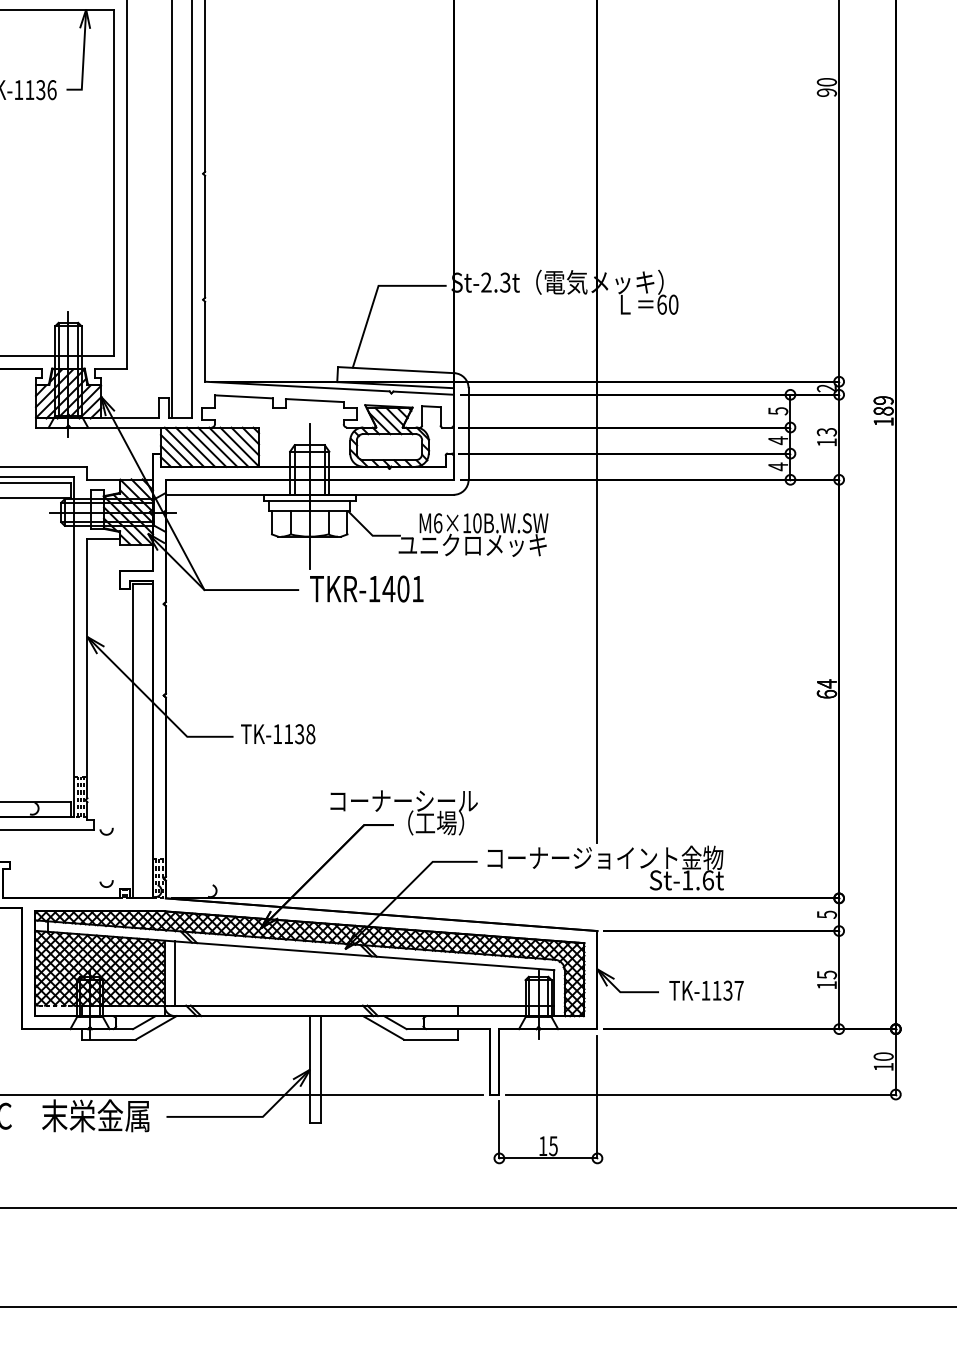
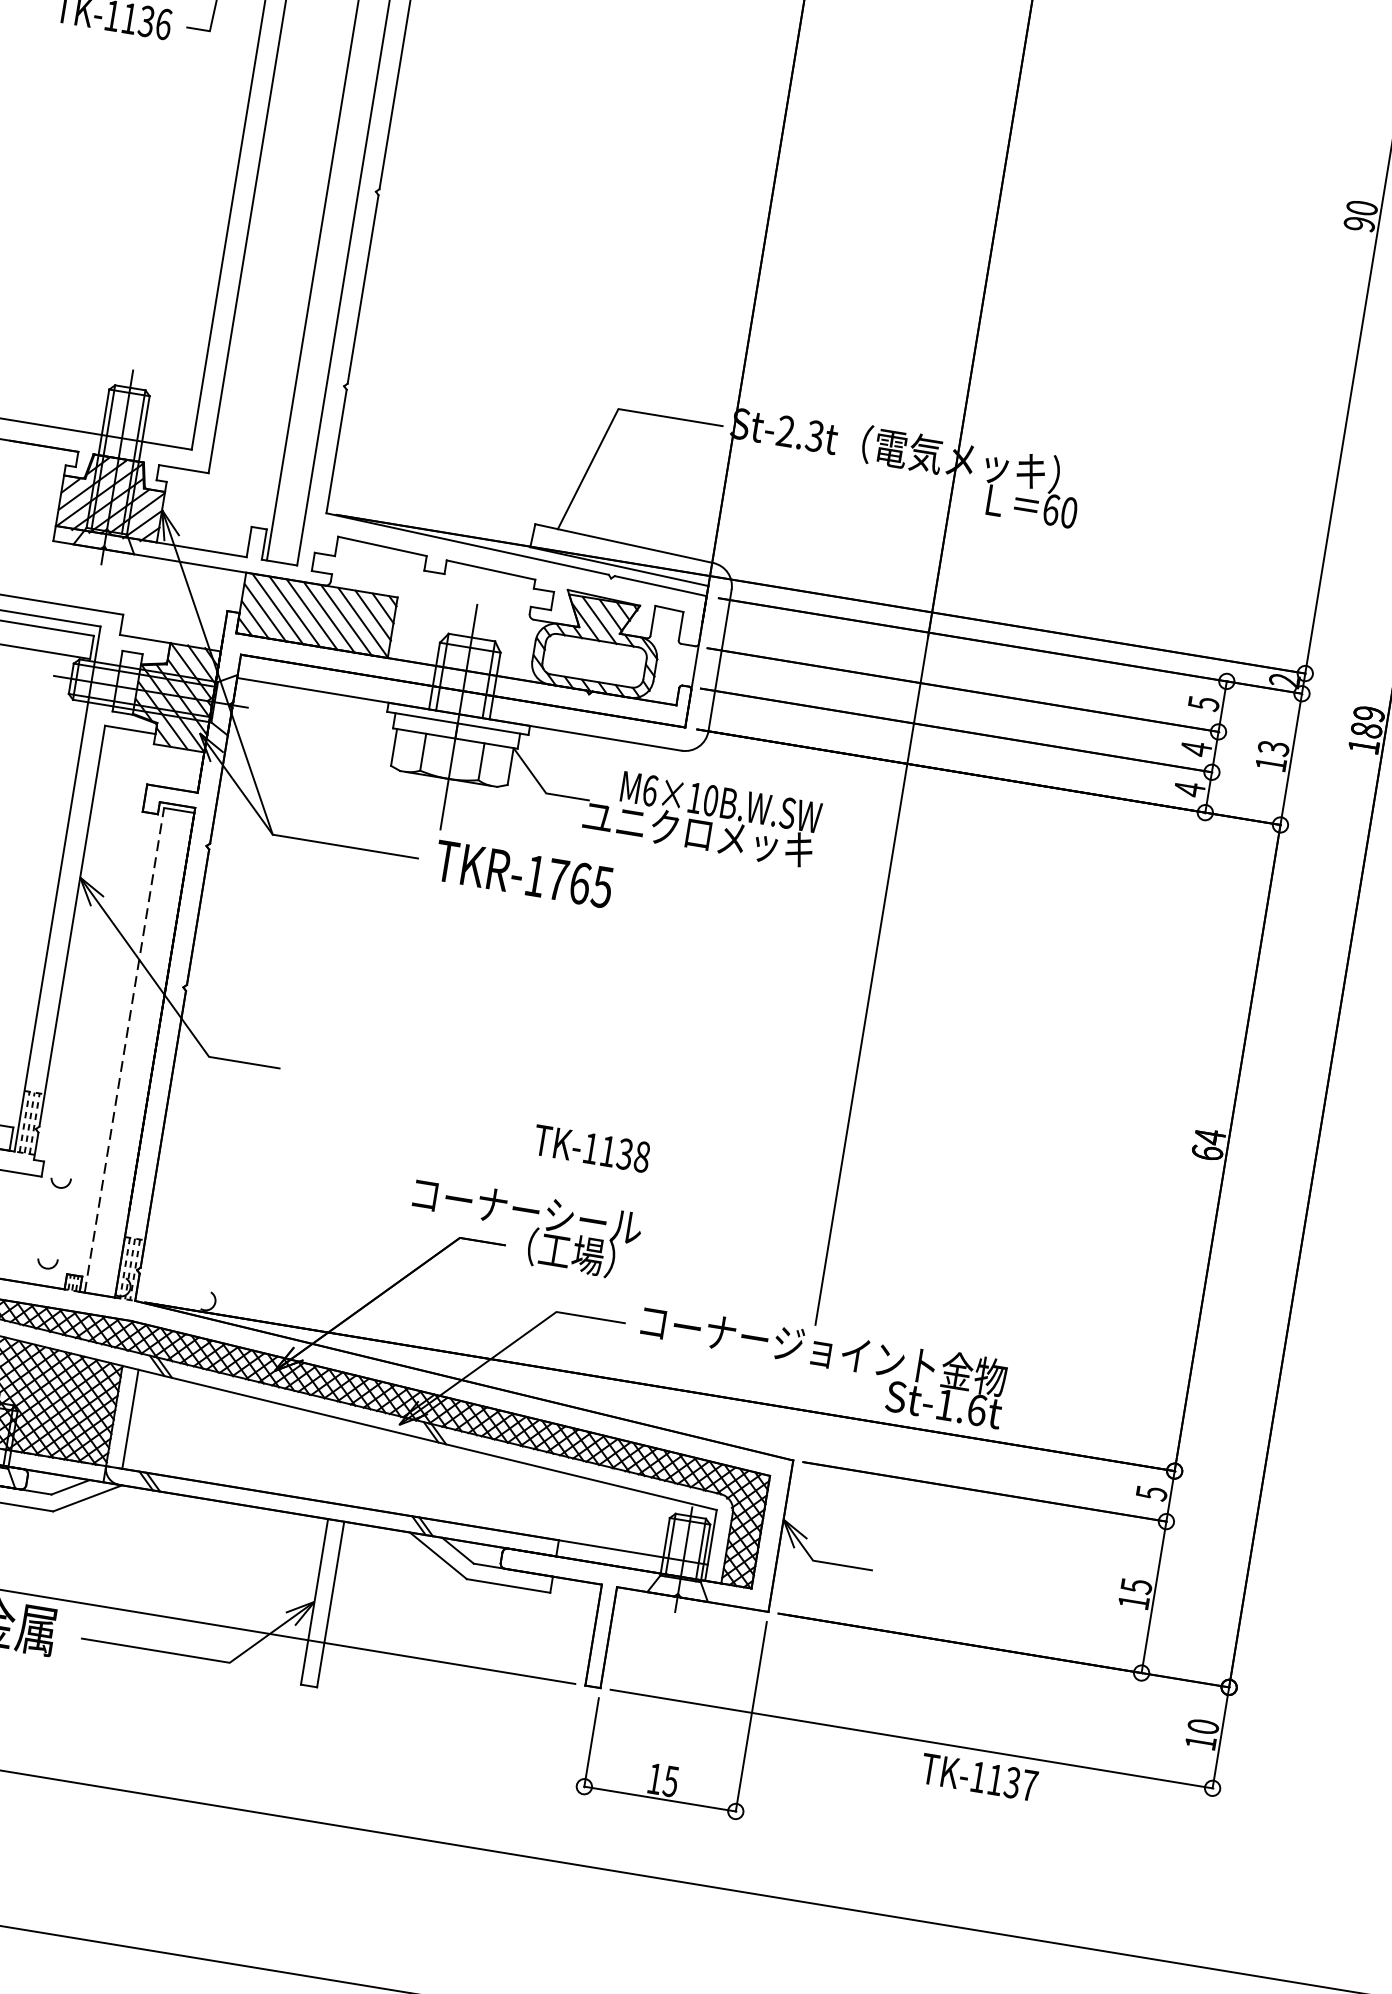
text: (402, 588) -> (578, 882), TKR-1401 -> TKR-1765
text: (278, 734) -> (592, 1149), moved
line: (133, 741) -> (124, 1050), solid -> dashed
text: (706, 990) -> (979, 1777), moved

